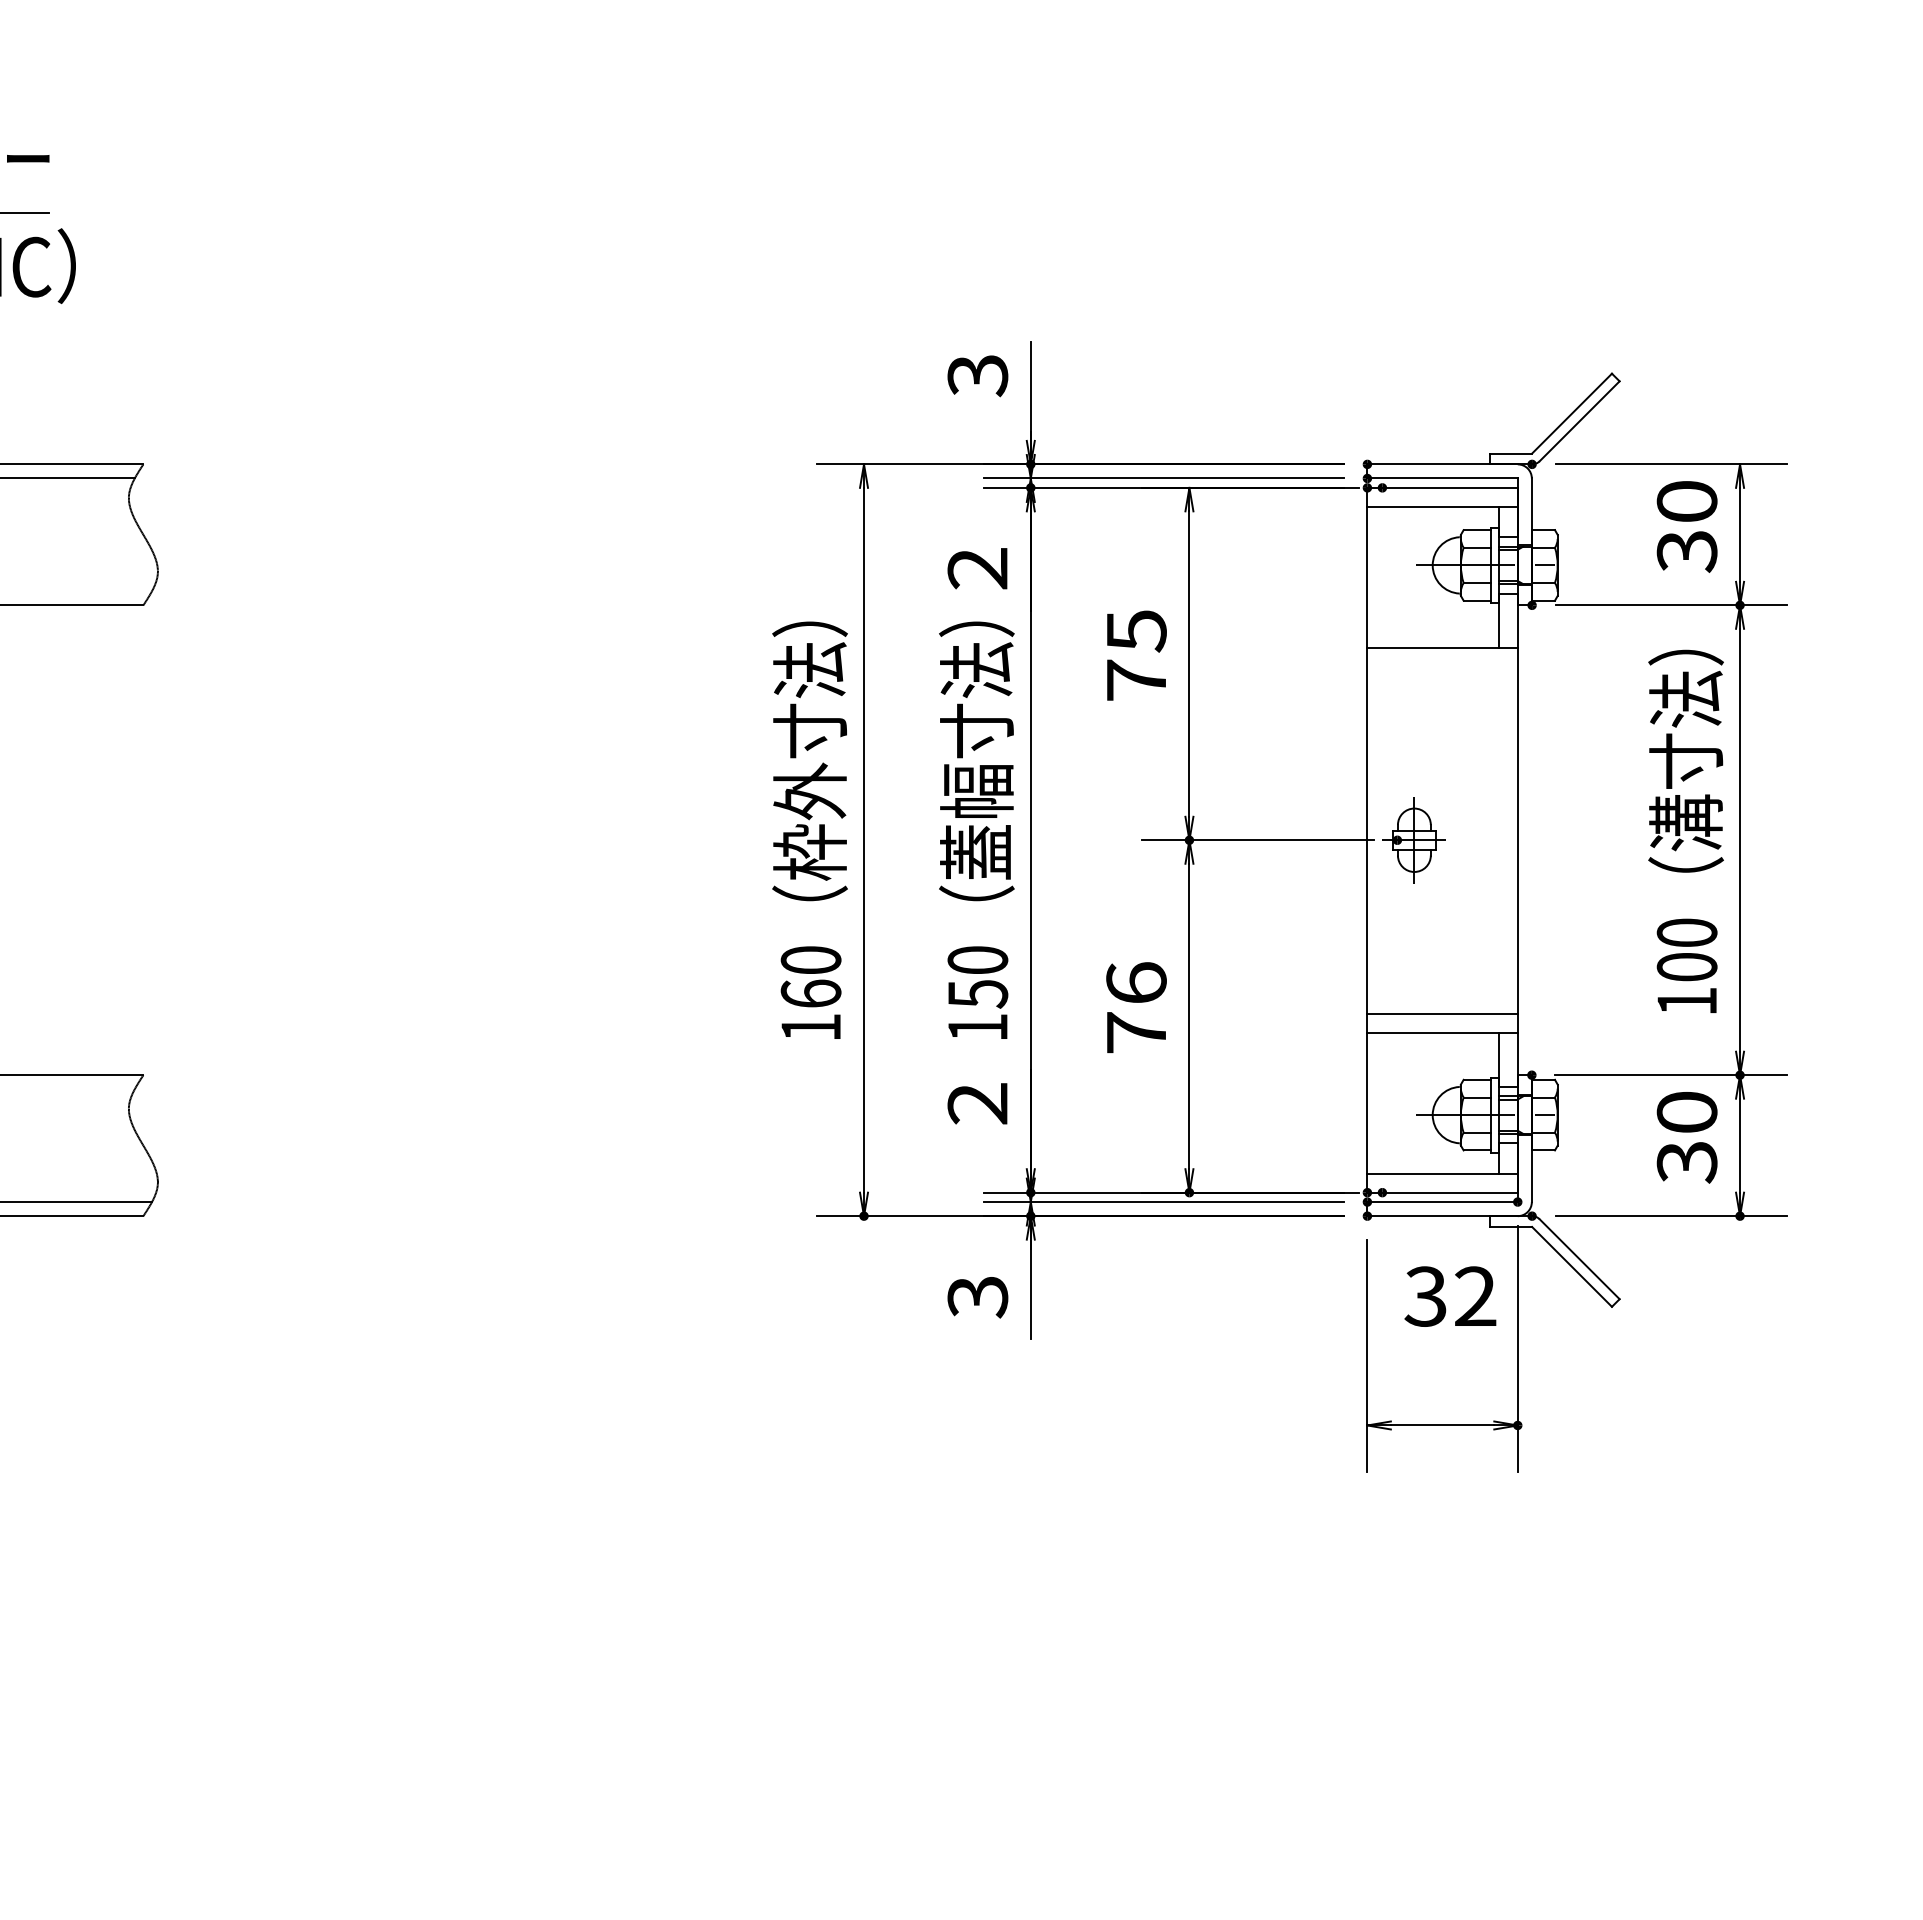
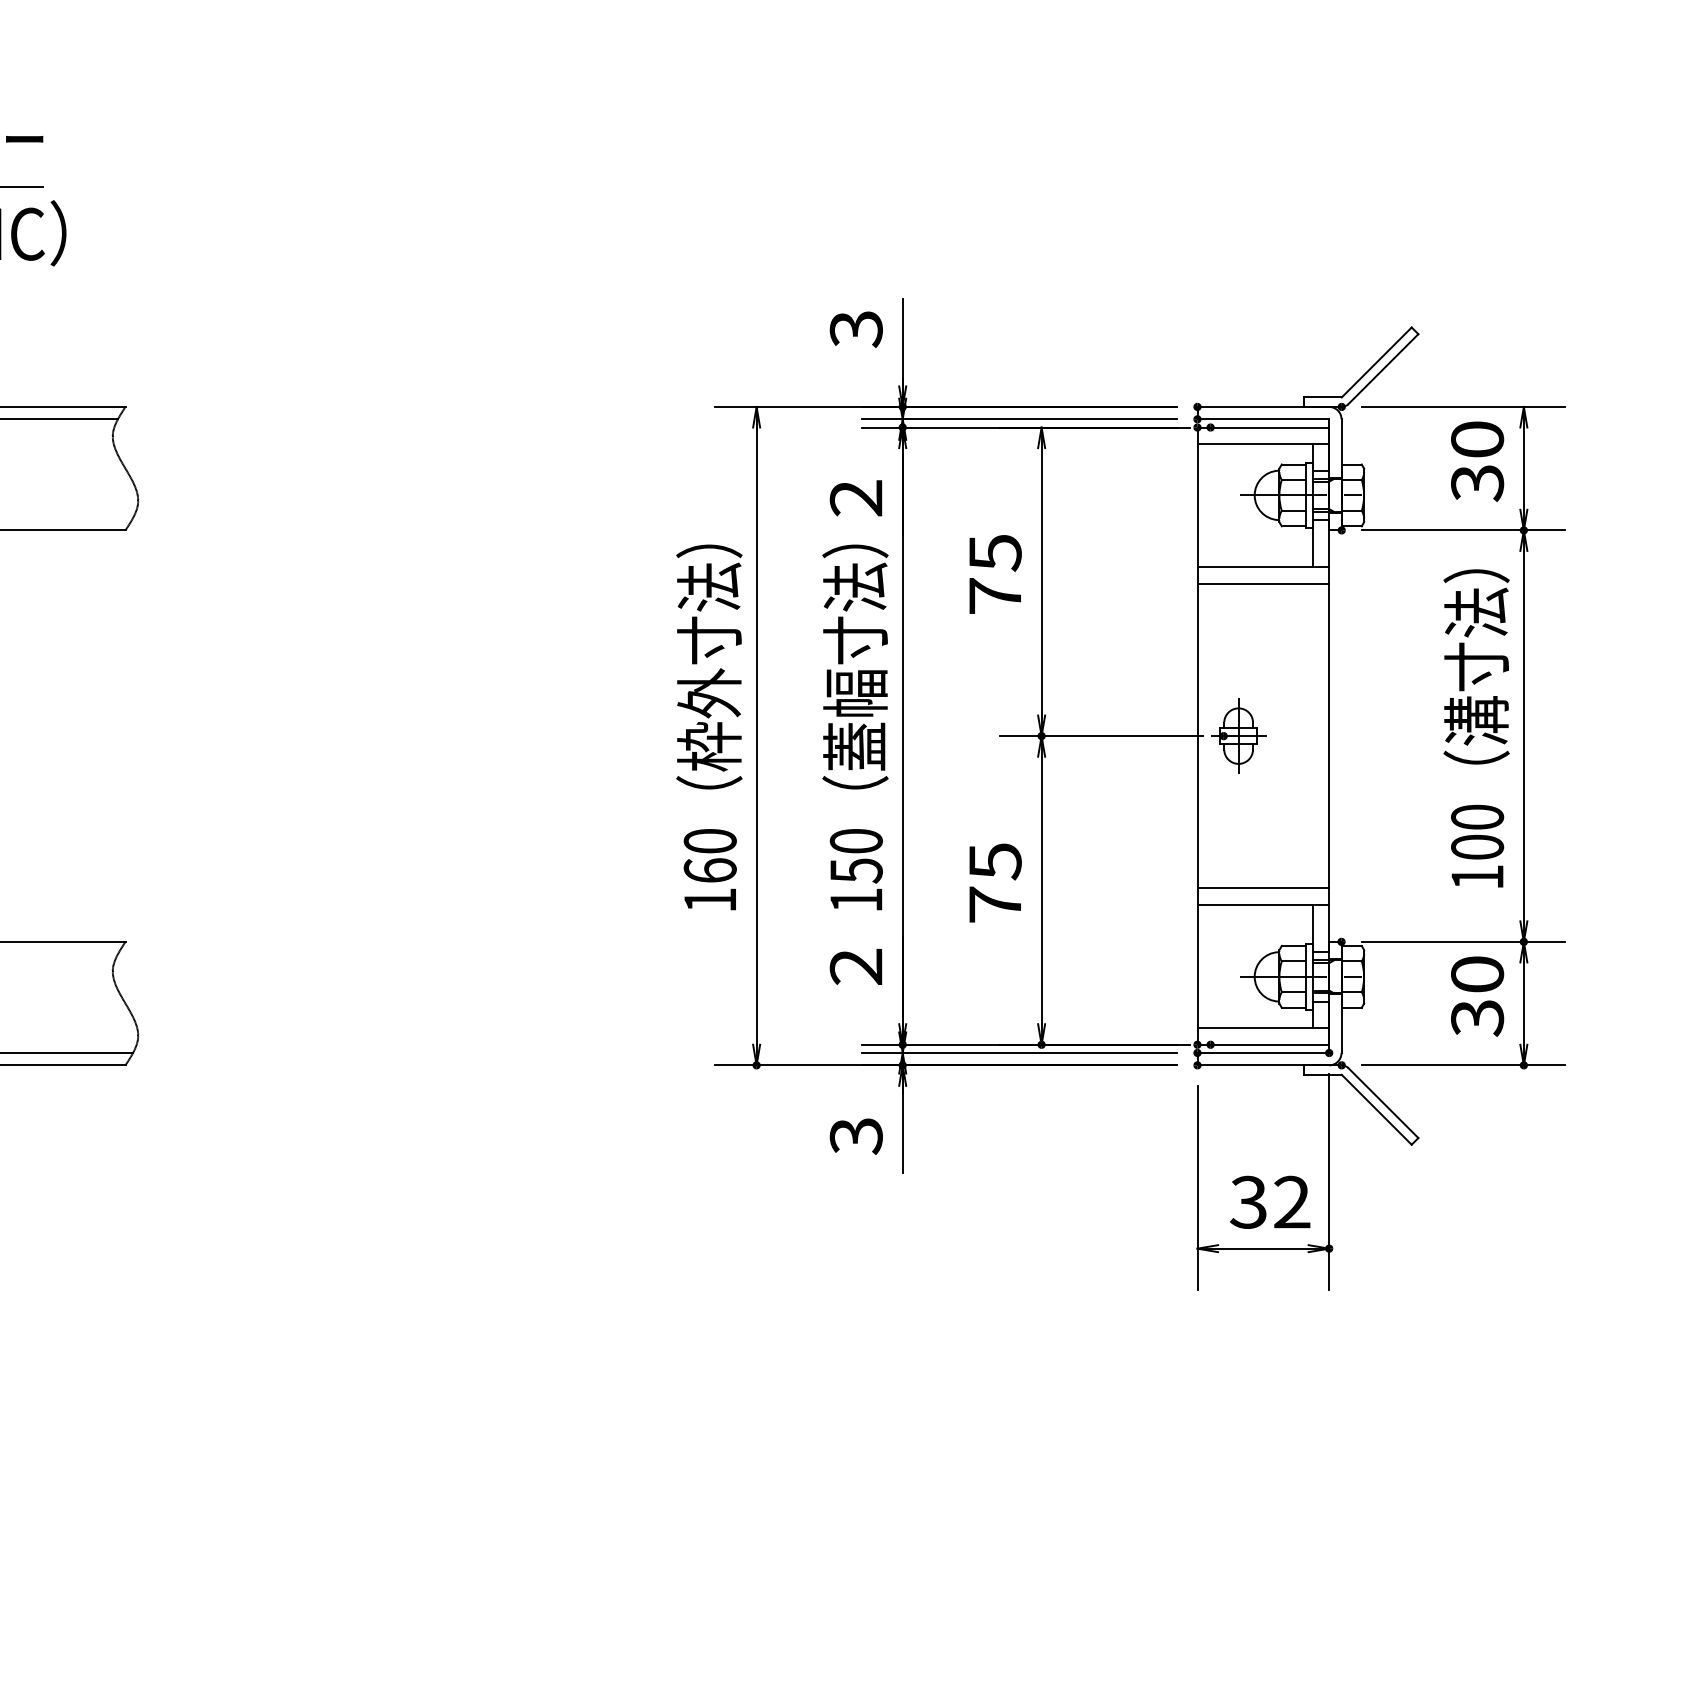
line: (1442, 666) -> (1263, 583), added
text: (1136, 983) -> (995, 861), 76 -> 75
text: (1450, 1296) -> (1270, 1202), moved

